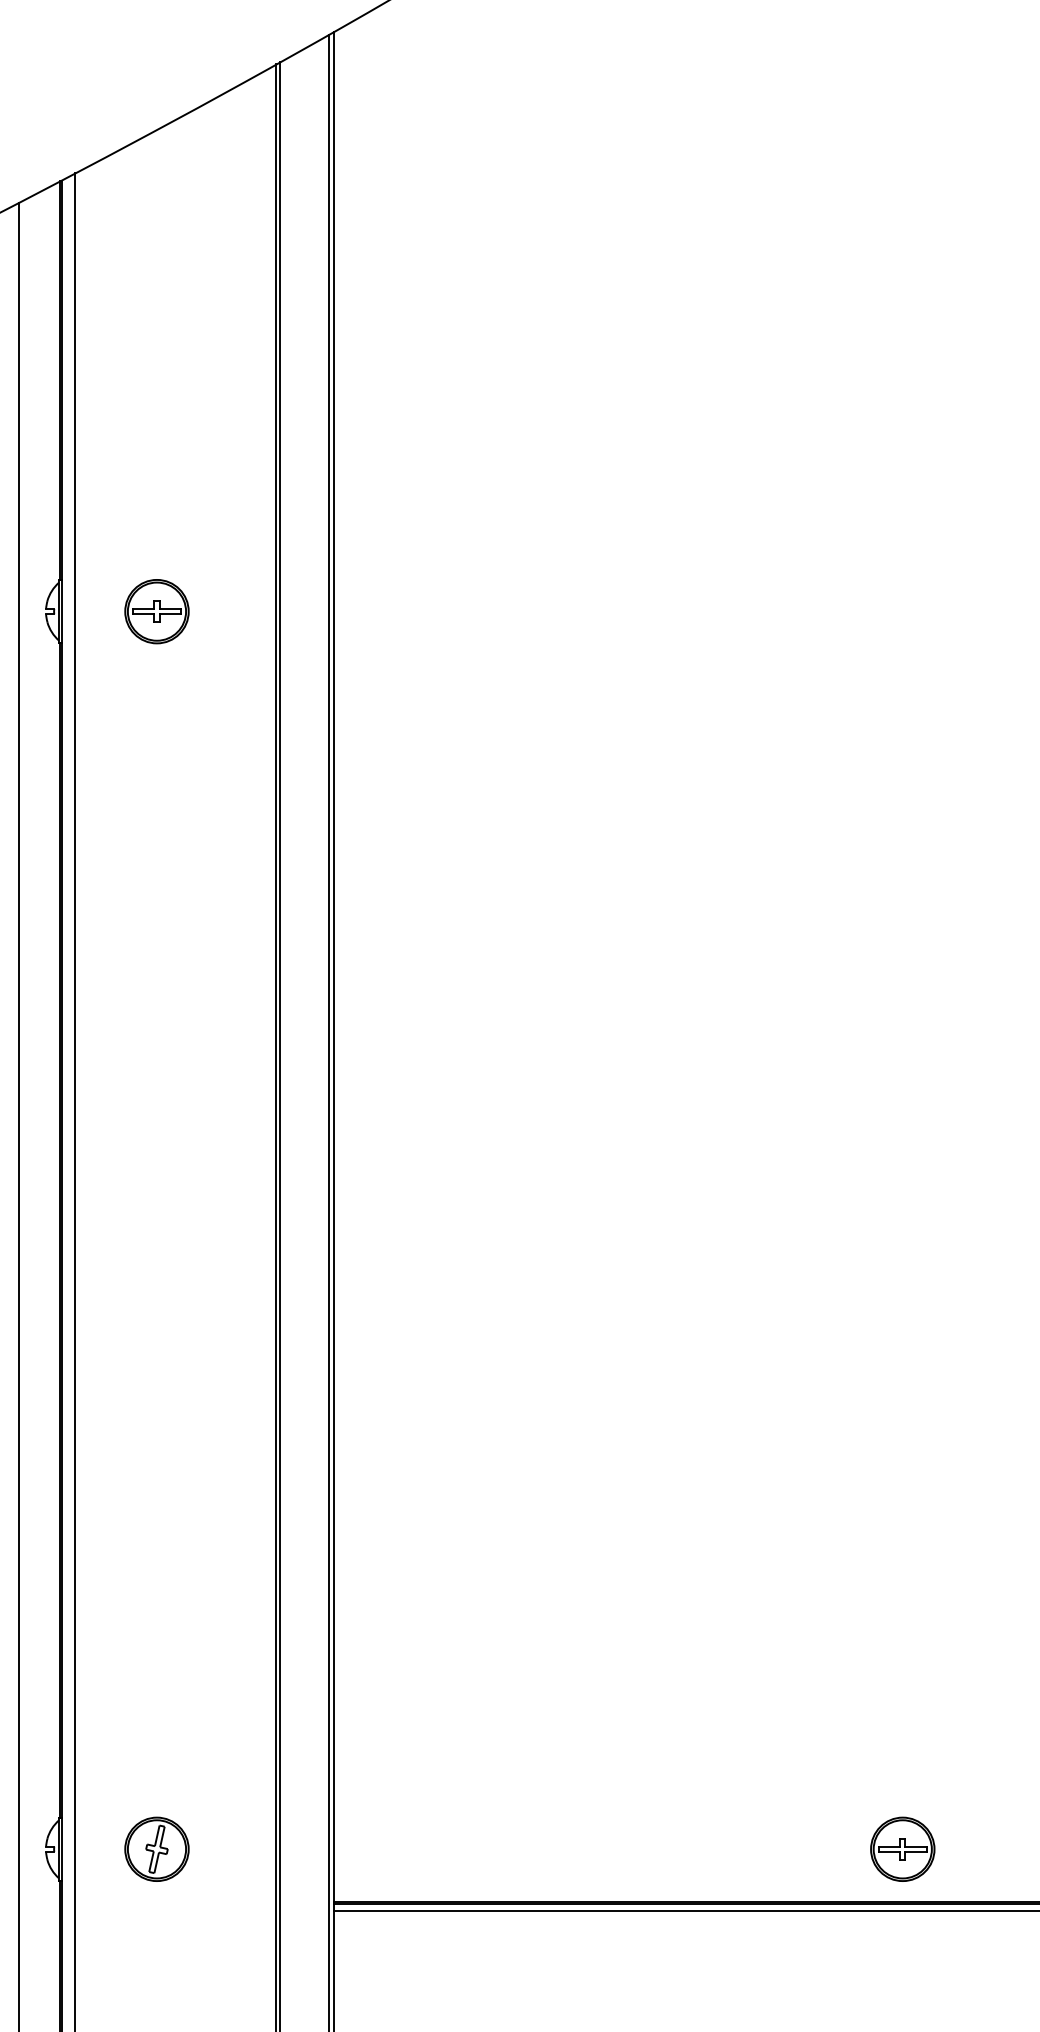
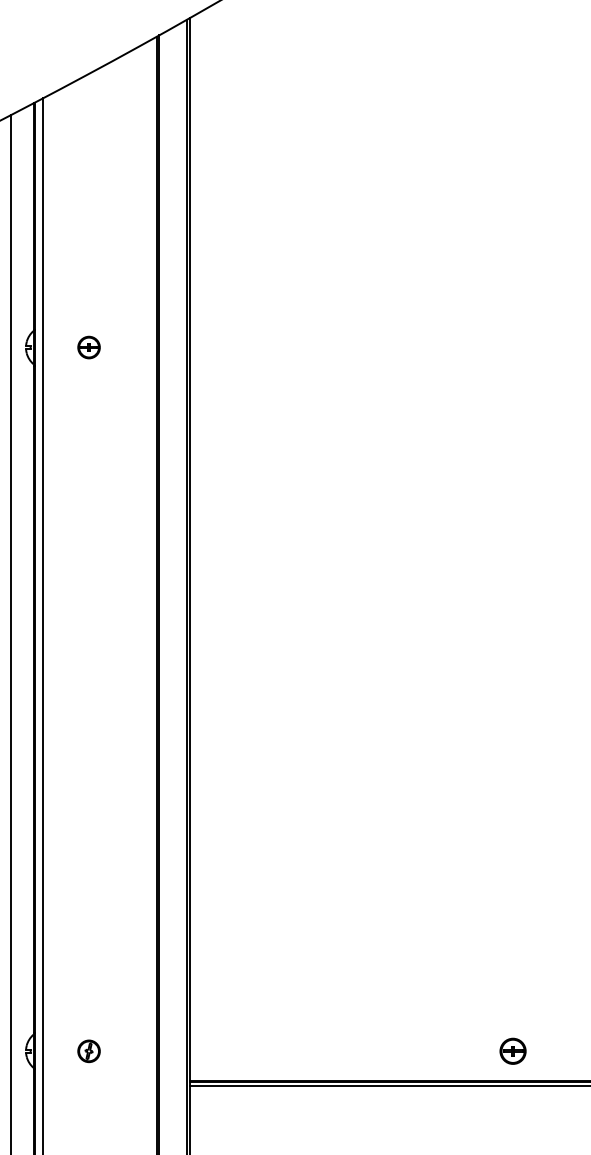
part: (155, 611) -> (88, 347), size x0.6
part: (155, 1849) -> (88, 1051), size x0.6
part: (901, 1849) -> (512, 1051), size x0.7

